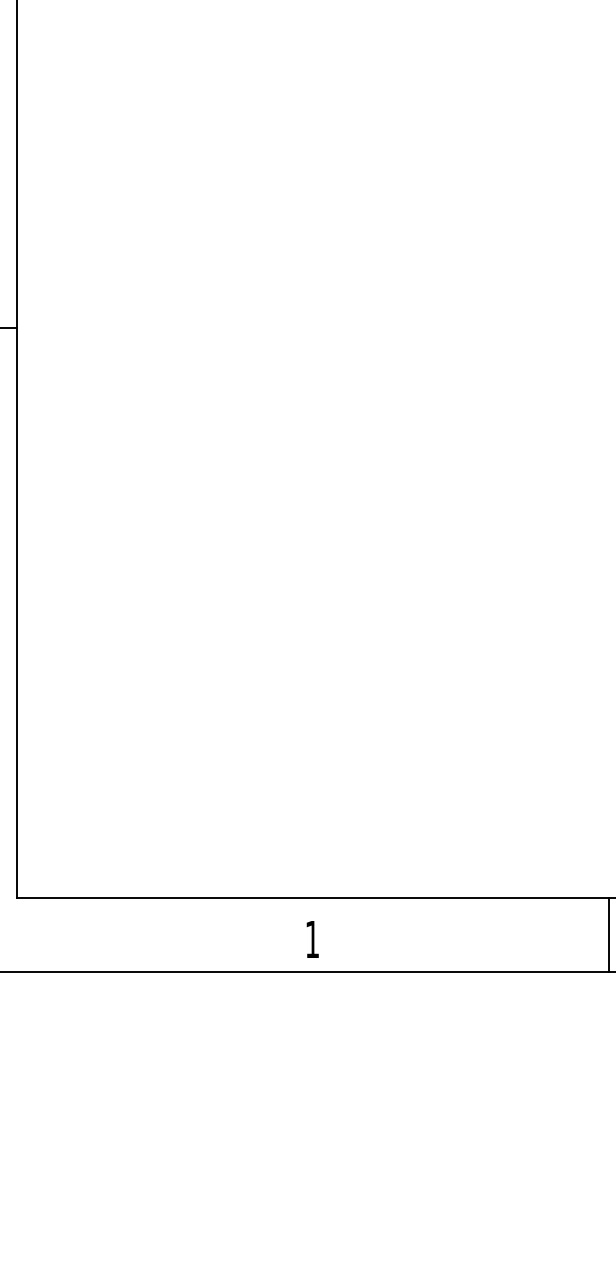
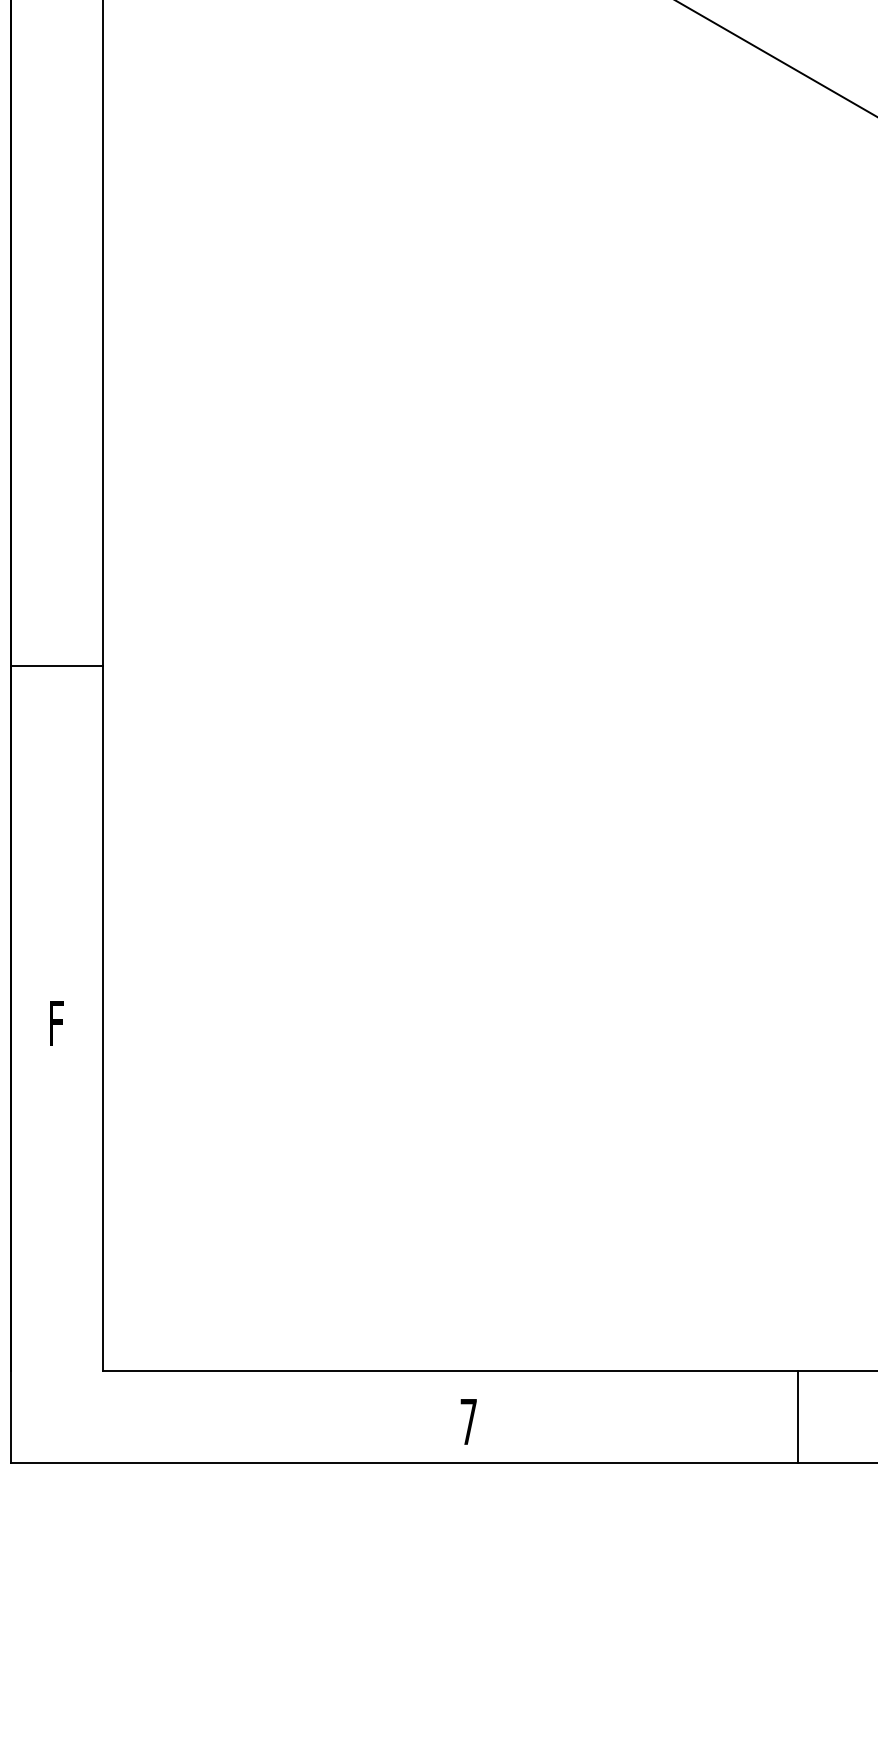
line: (608, 935) -> (797, 1416), moved
text: (312, 939) -> (468, 1421), 1 -> 7

